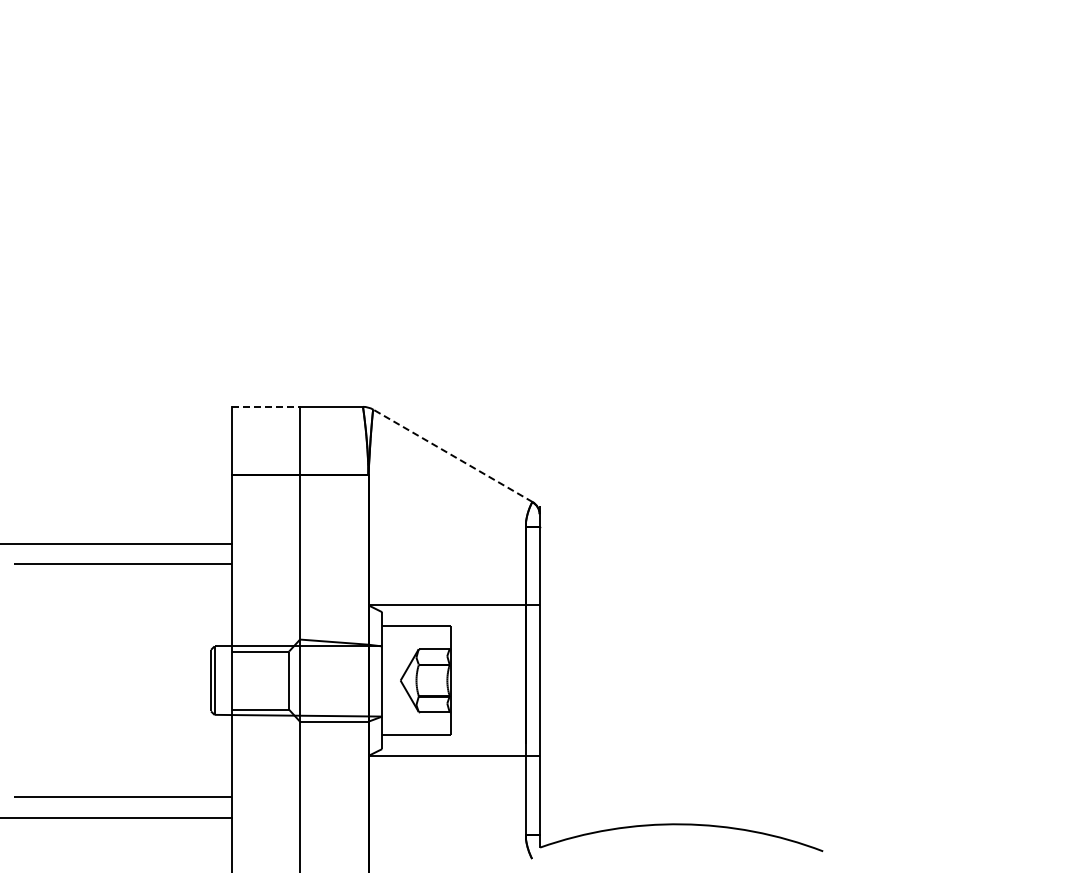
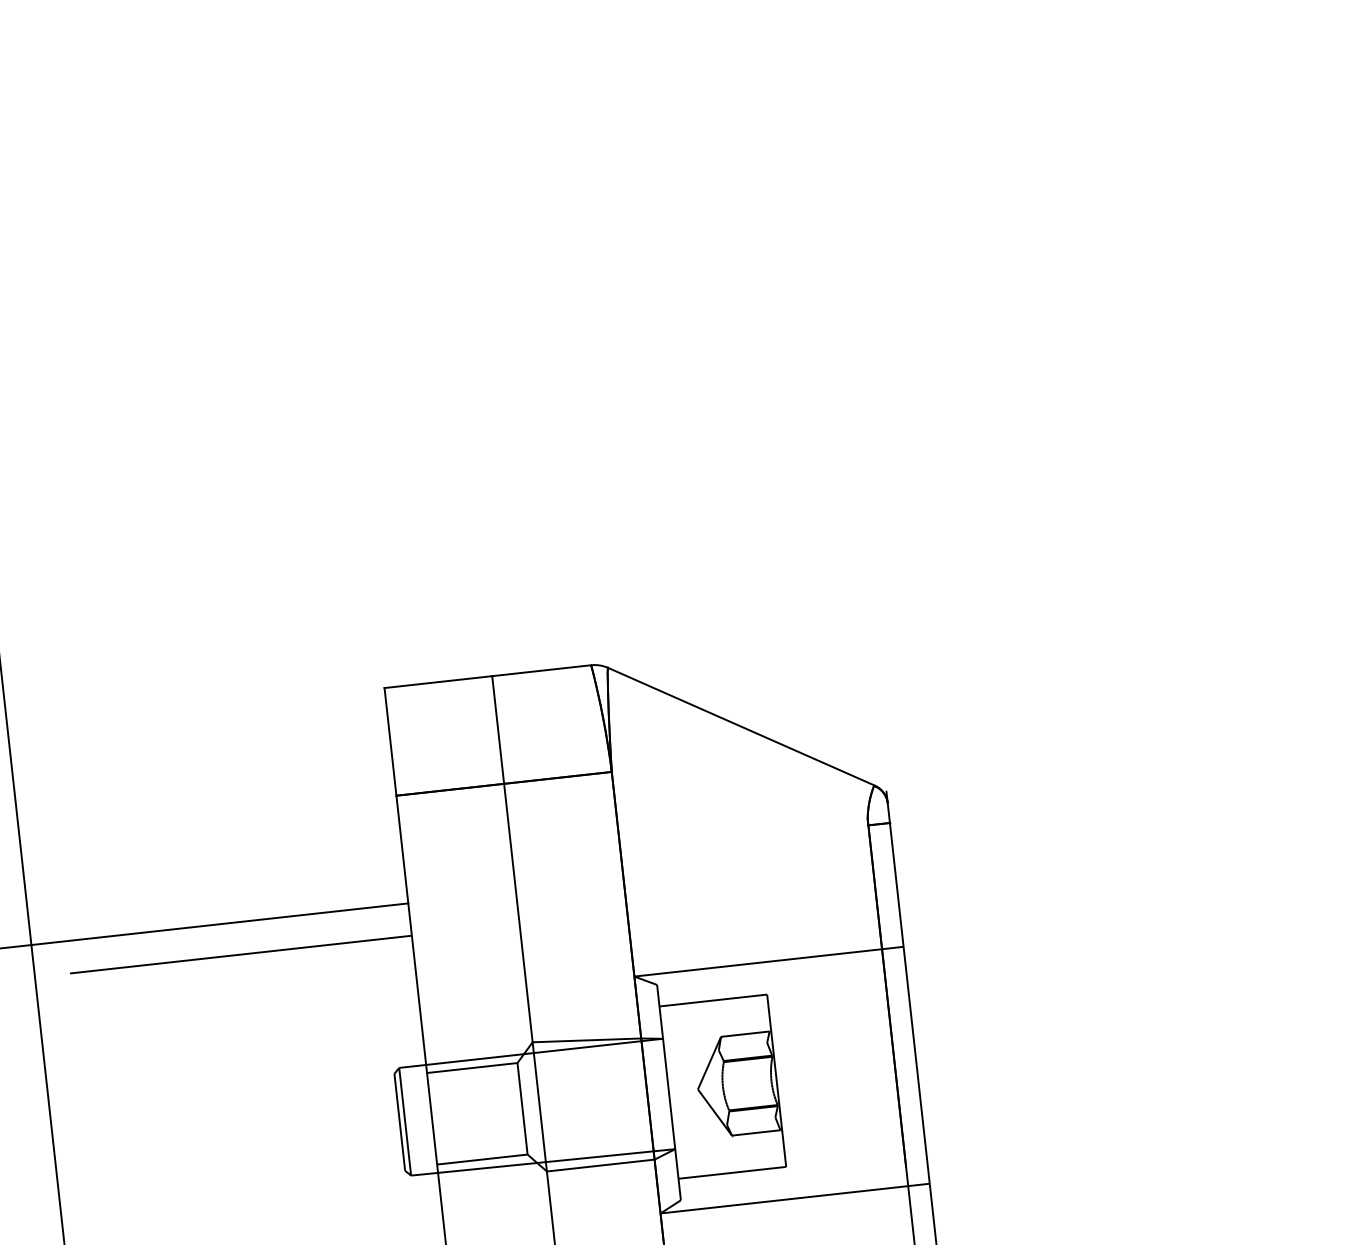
line: (266, 406) -> (439, 681), dashed -> solid
line: (452, 455) -> (740, 726), dashed -> solid

